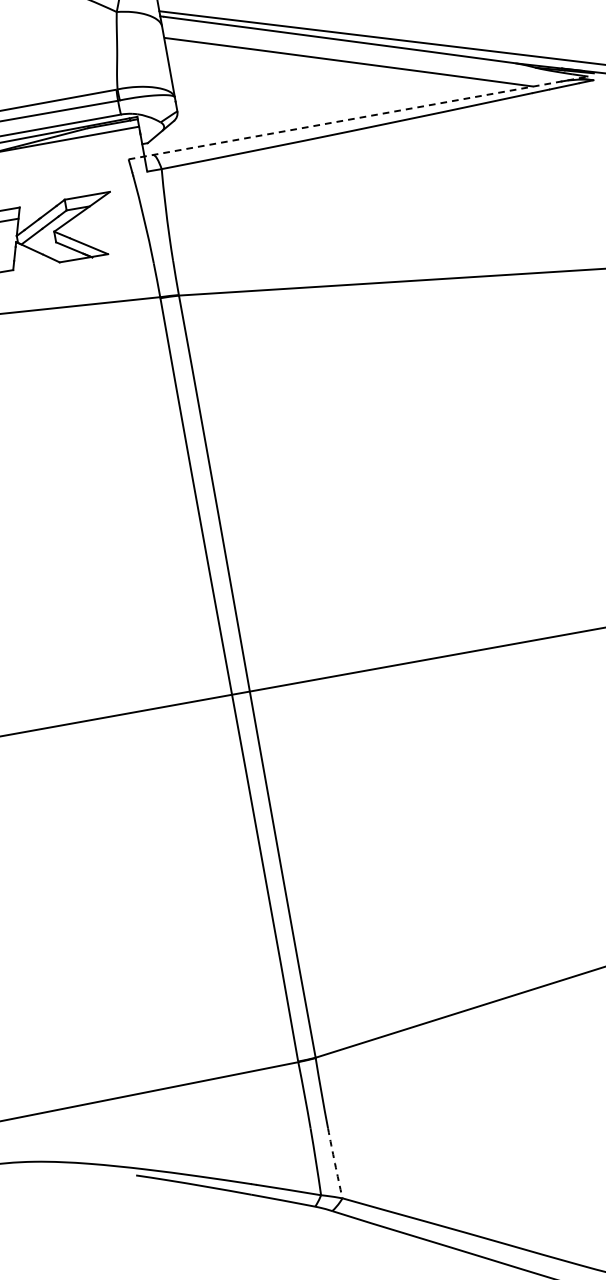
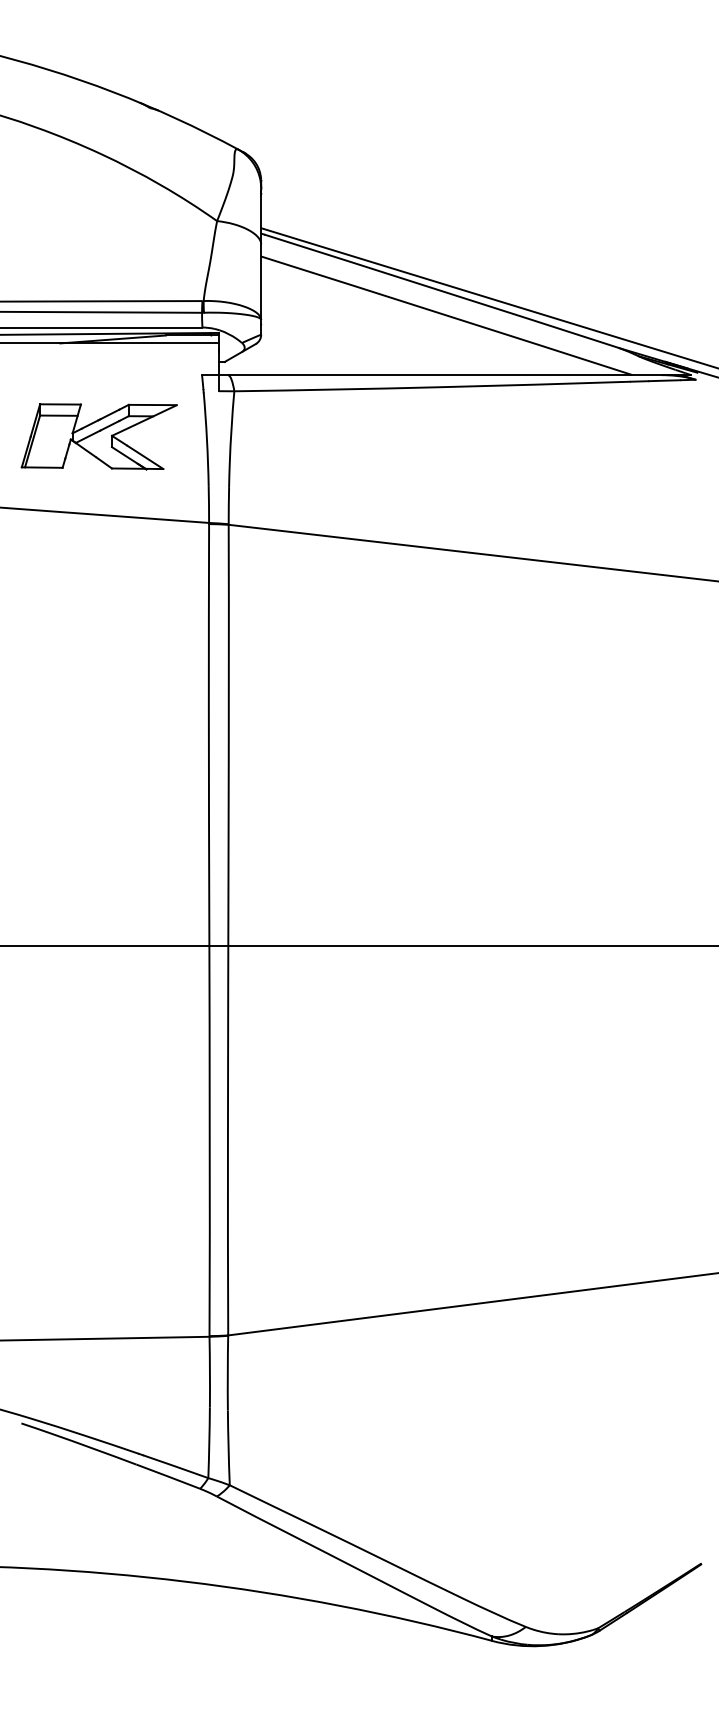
line: (358, 118) -> (446, 375), dashed -> solid
arc: (334, 1163) -> (228, 1447), dashed -> solid

